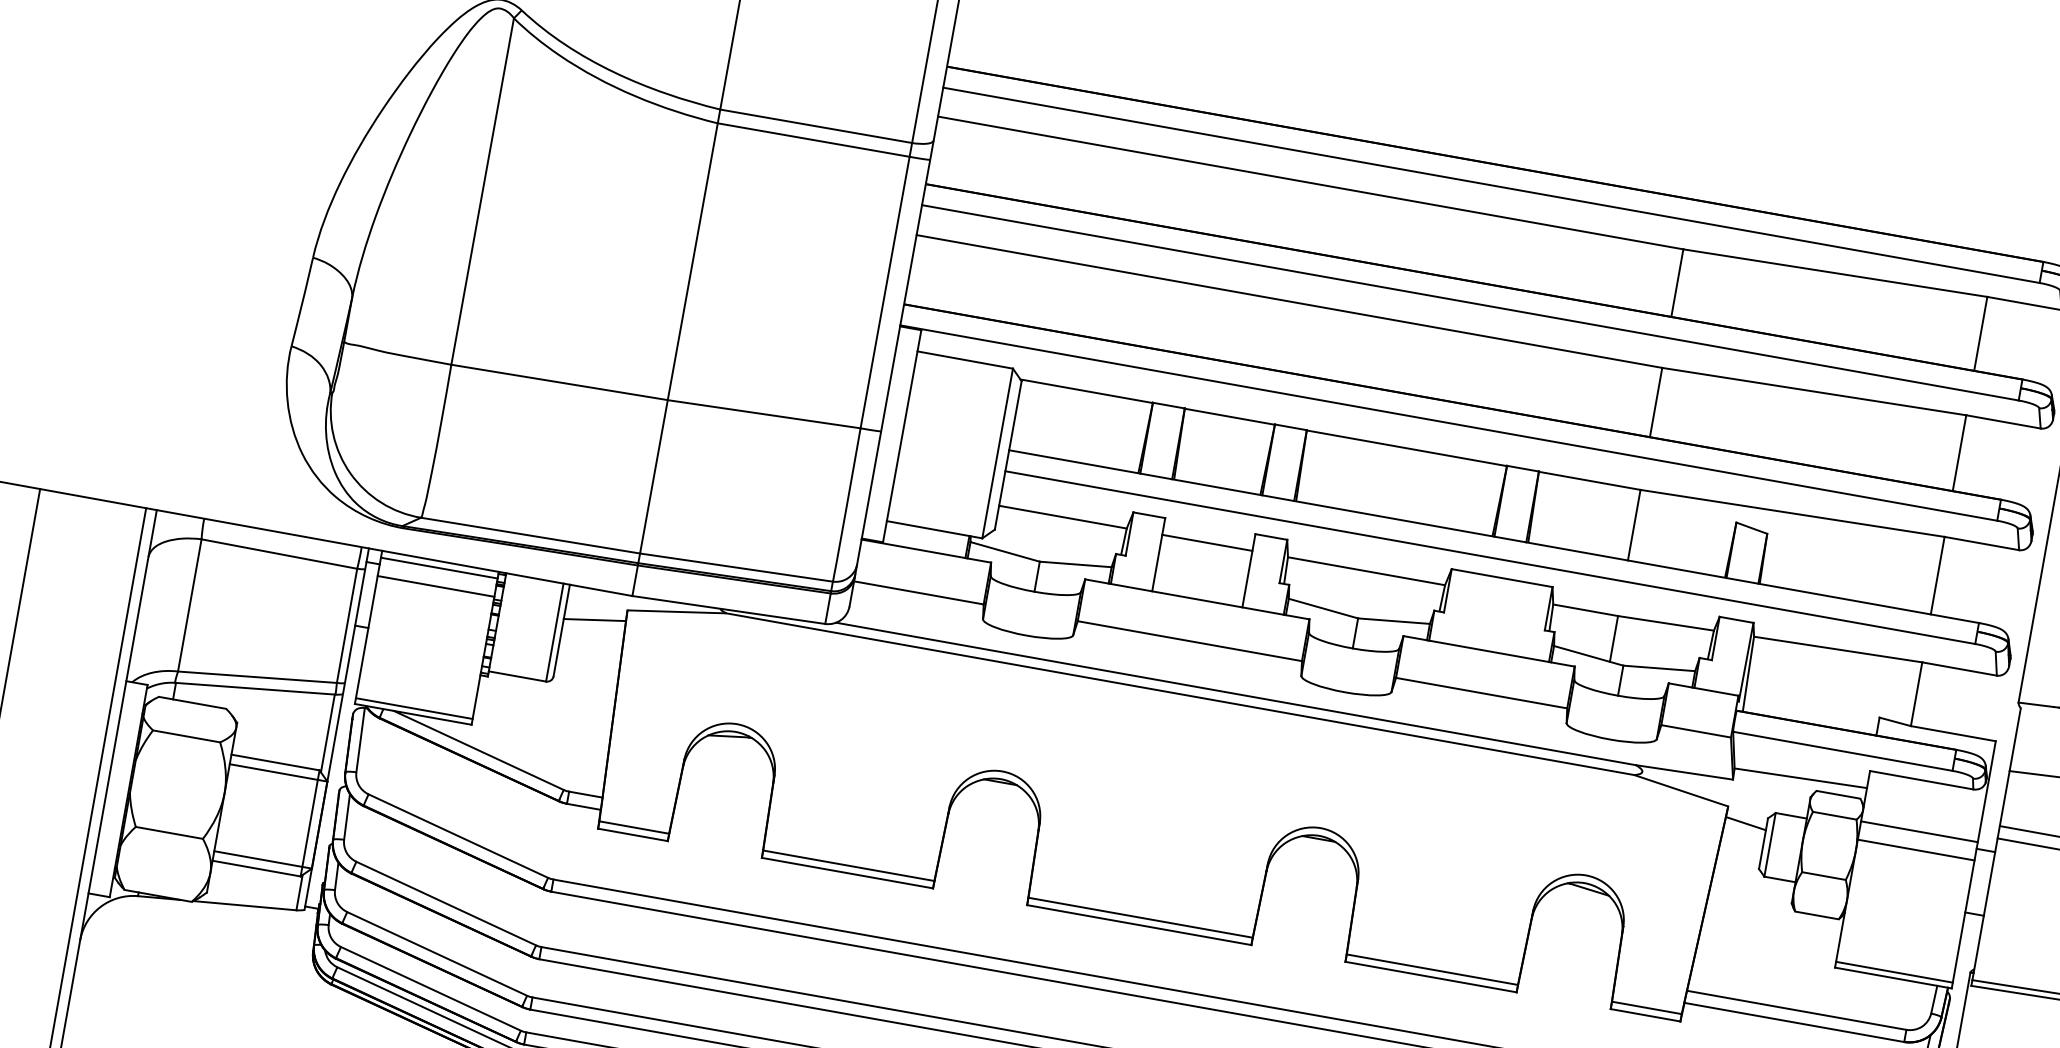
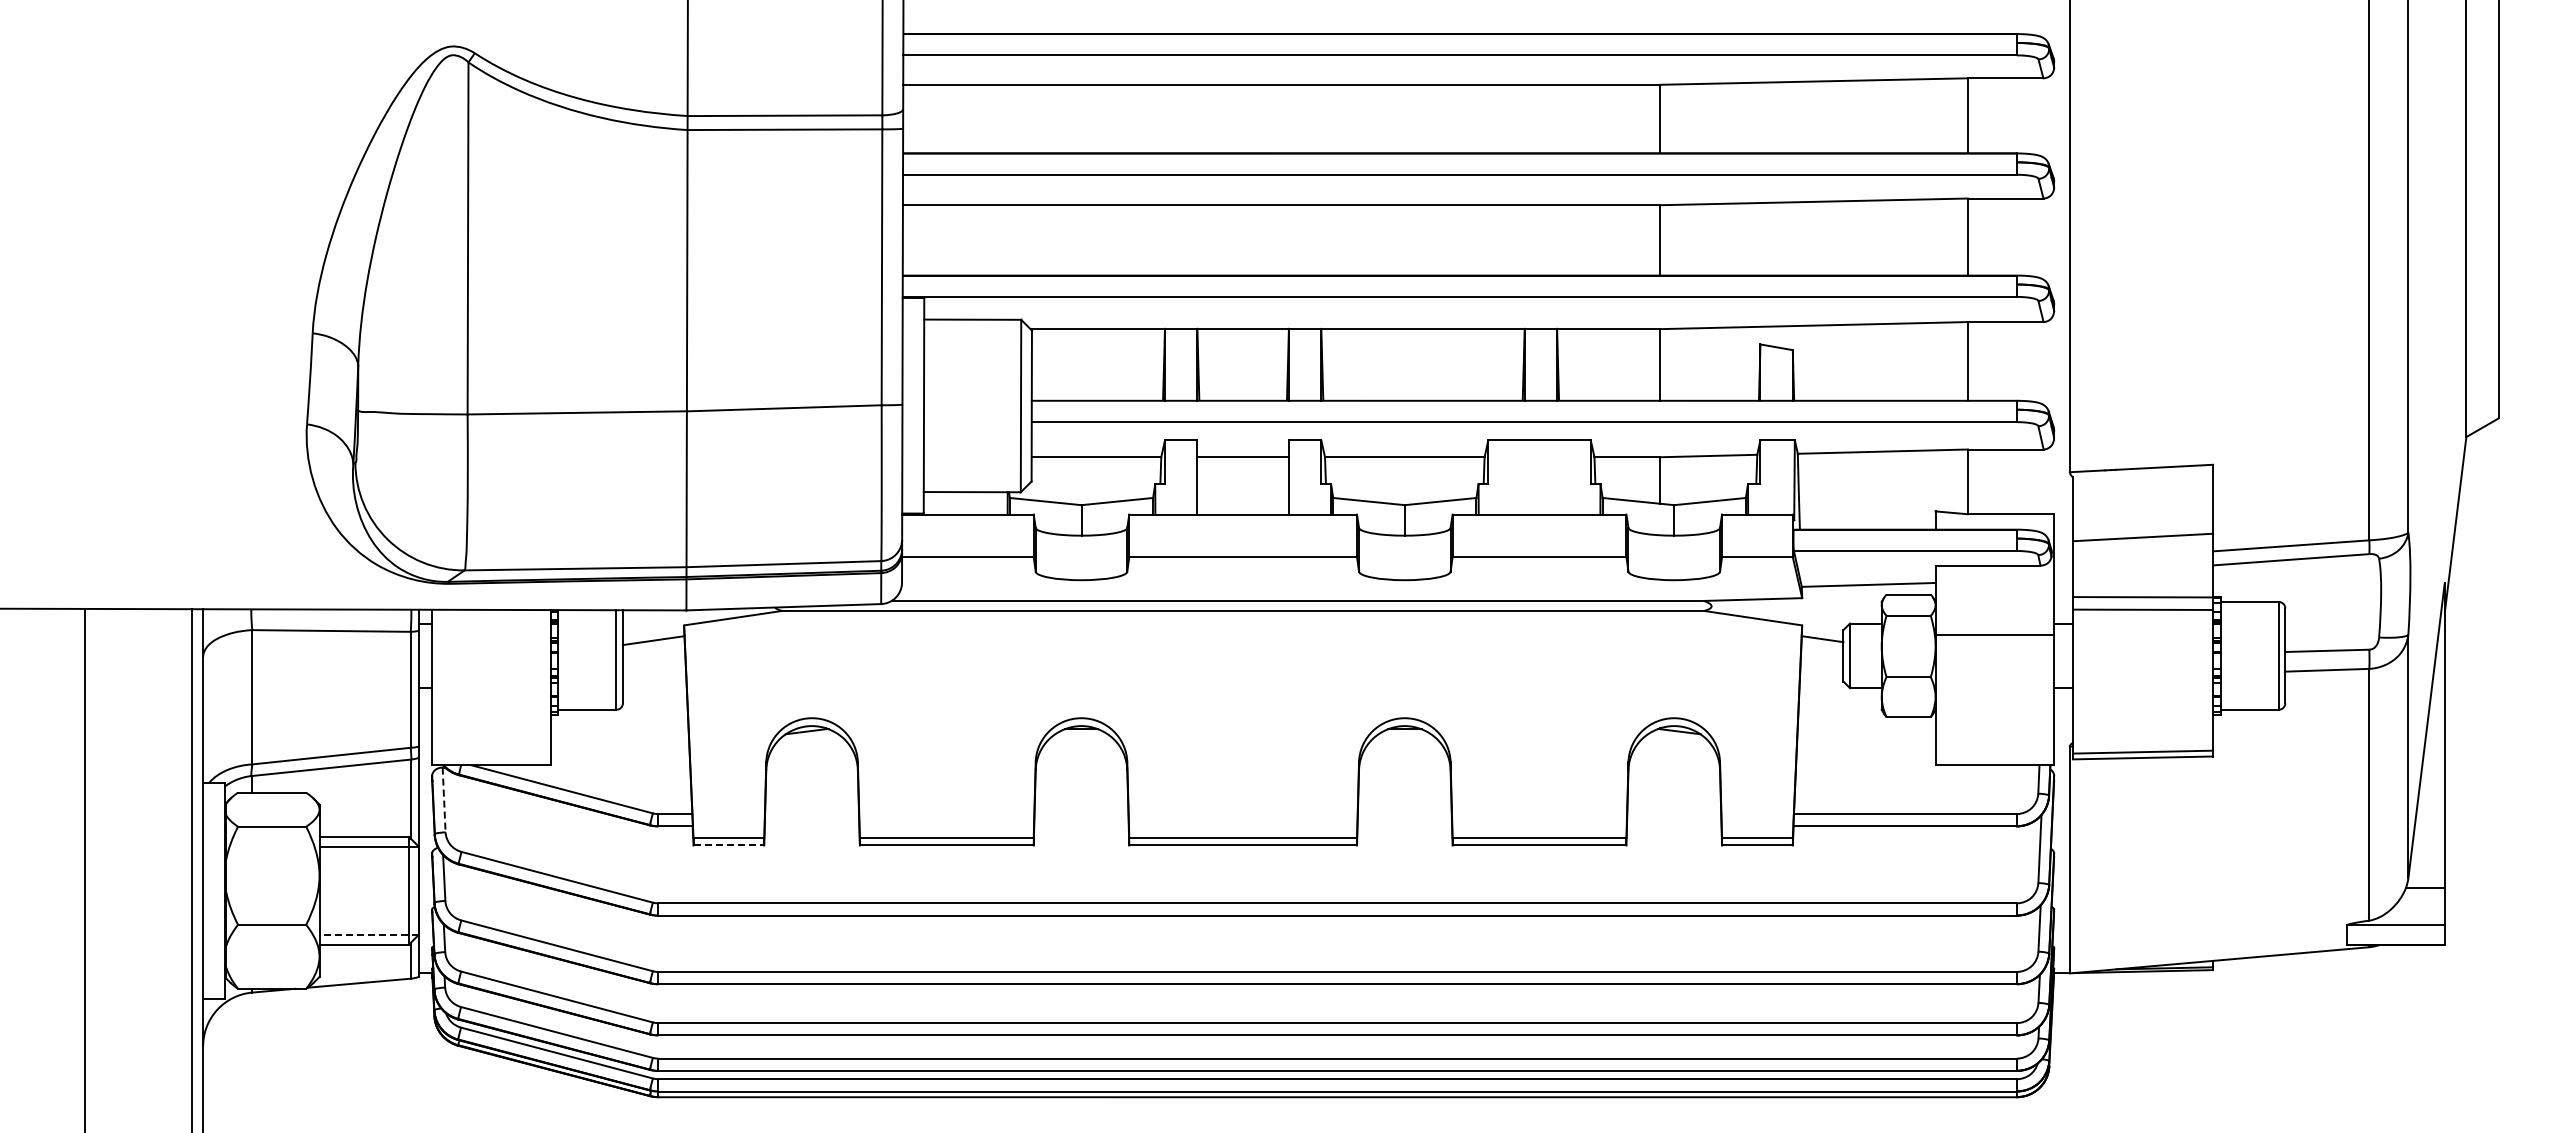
line: (439, 567) -> (491, 616), removed
line: (436, 586) -> (491, 635), removed
line: (414, 708) -> (491, 759), removed
line: (360, 740) -> (444, 800), solid -> dashed
line: (1919, 831) -> (1994, 616), removed
line: (633, 835) -> (729, 845), solid -> dashed
line: (263, 859) -> (369, 934), solid -> dashed
line: (1894, 972) -> (1994, 759), removed

